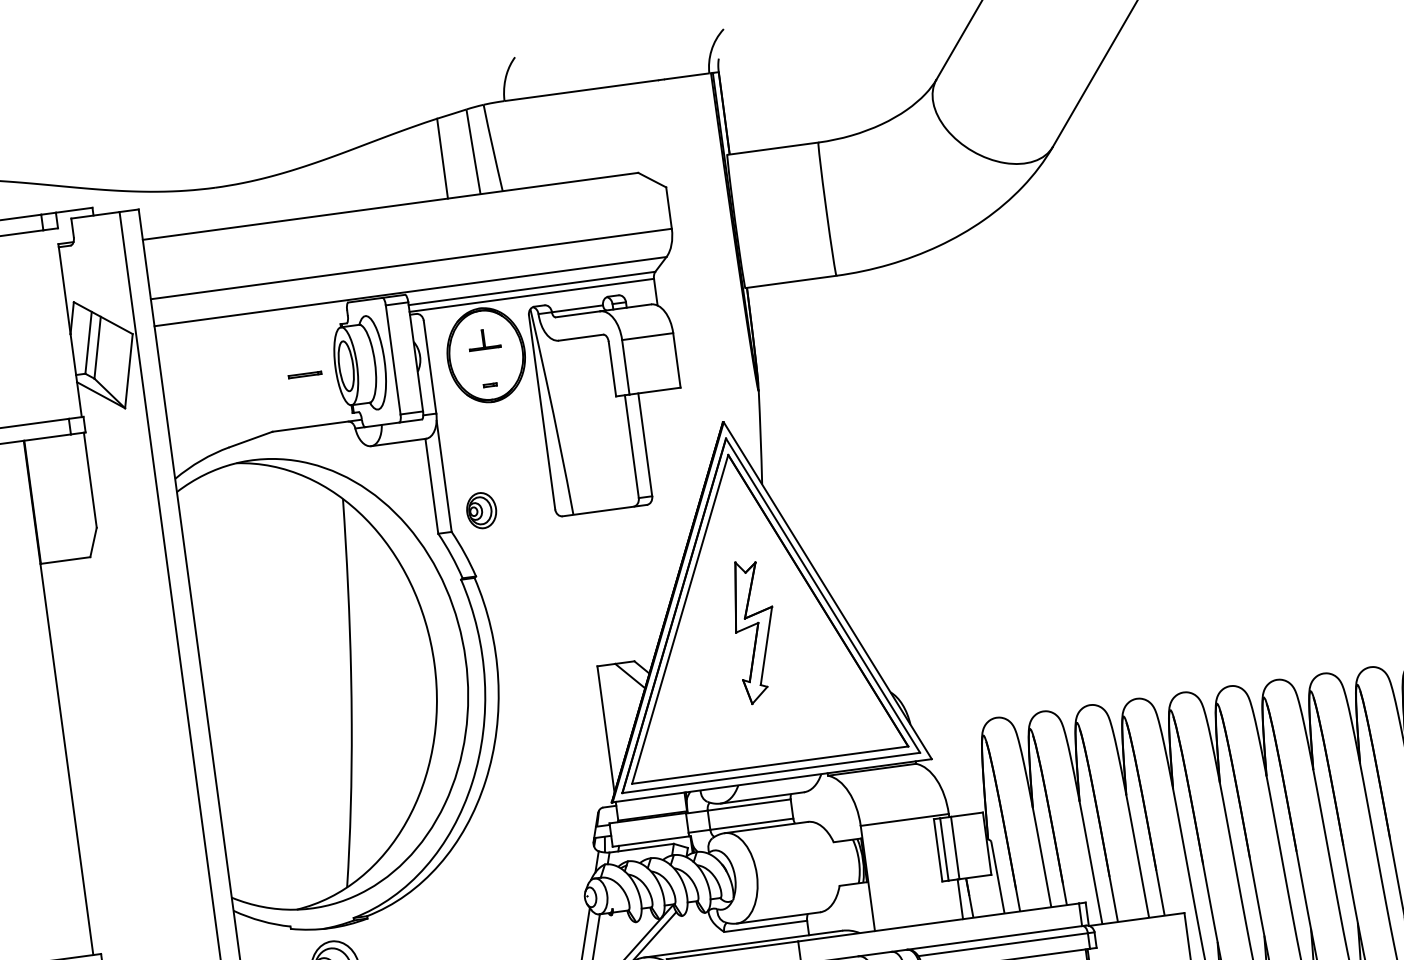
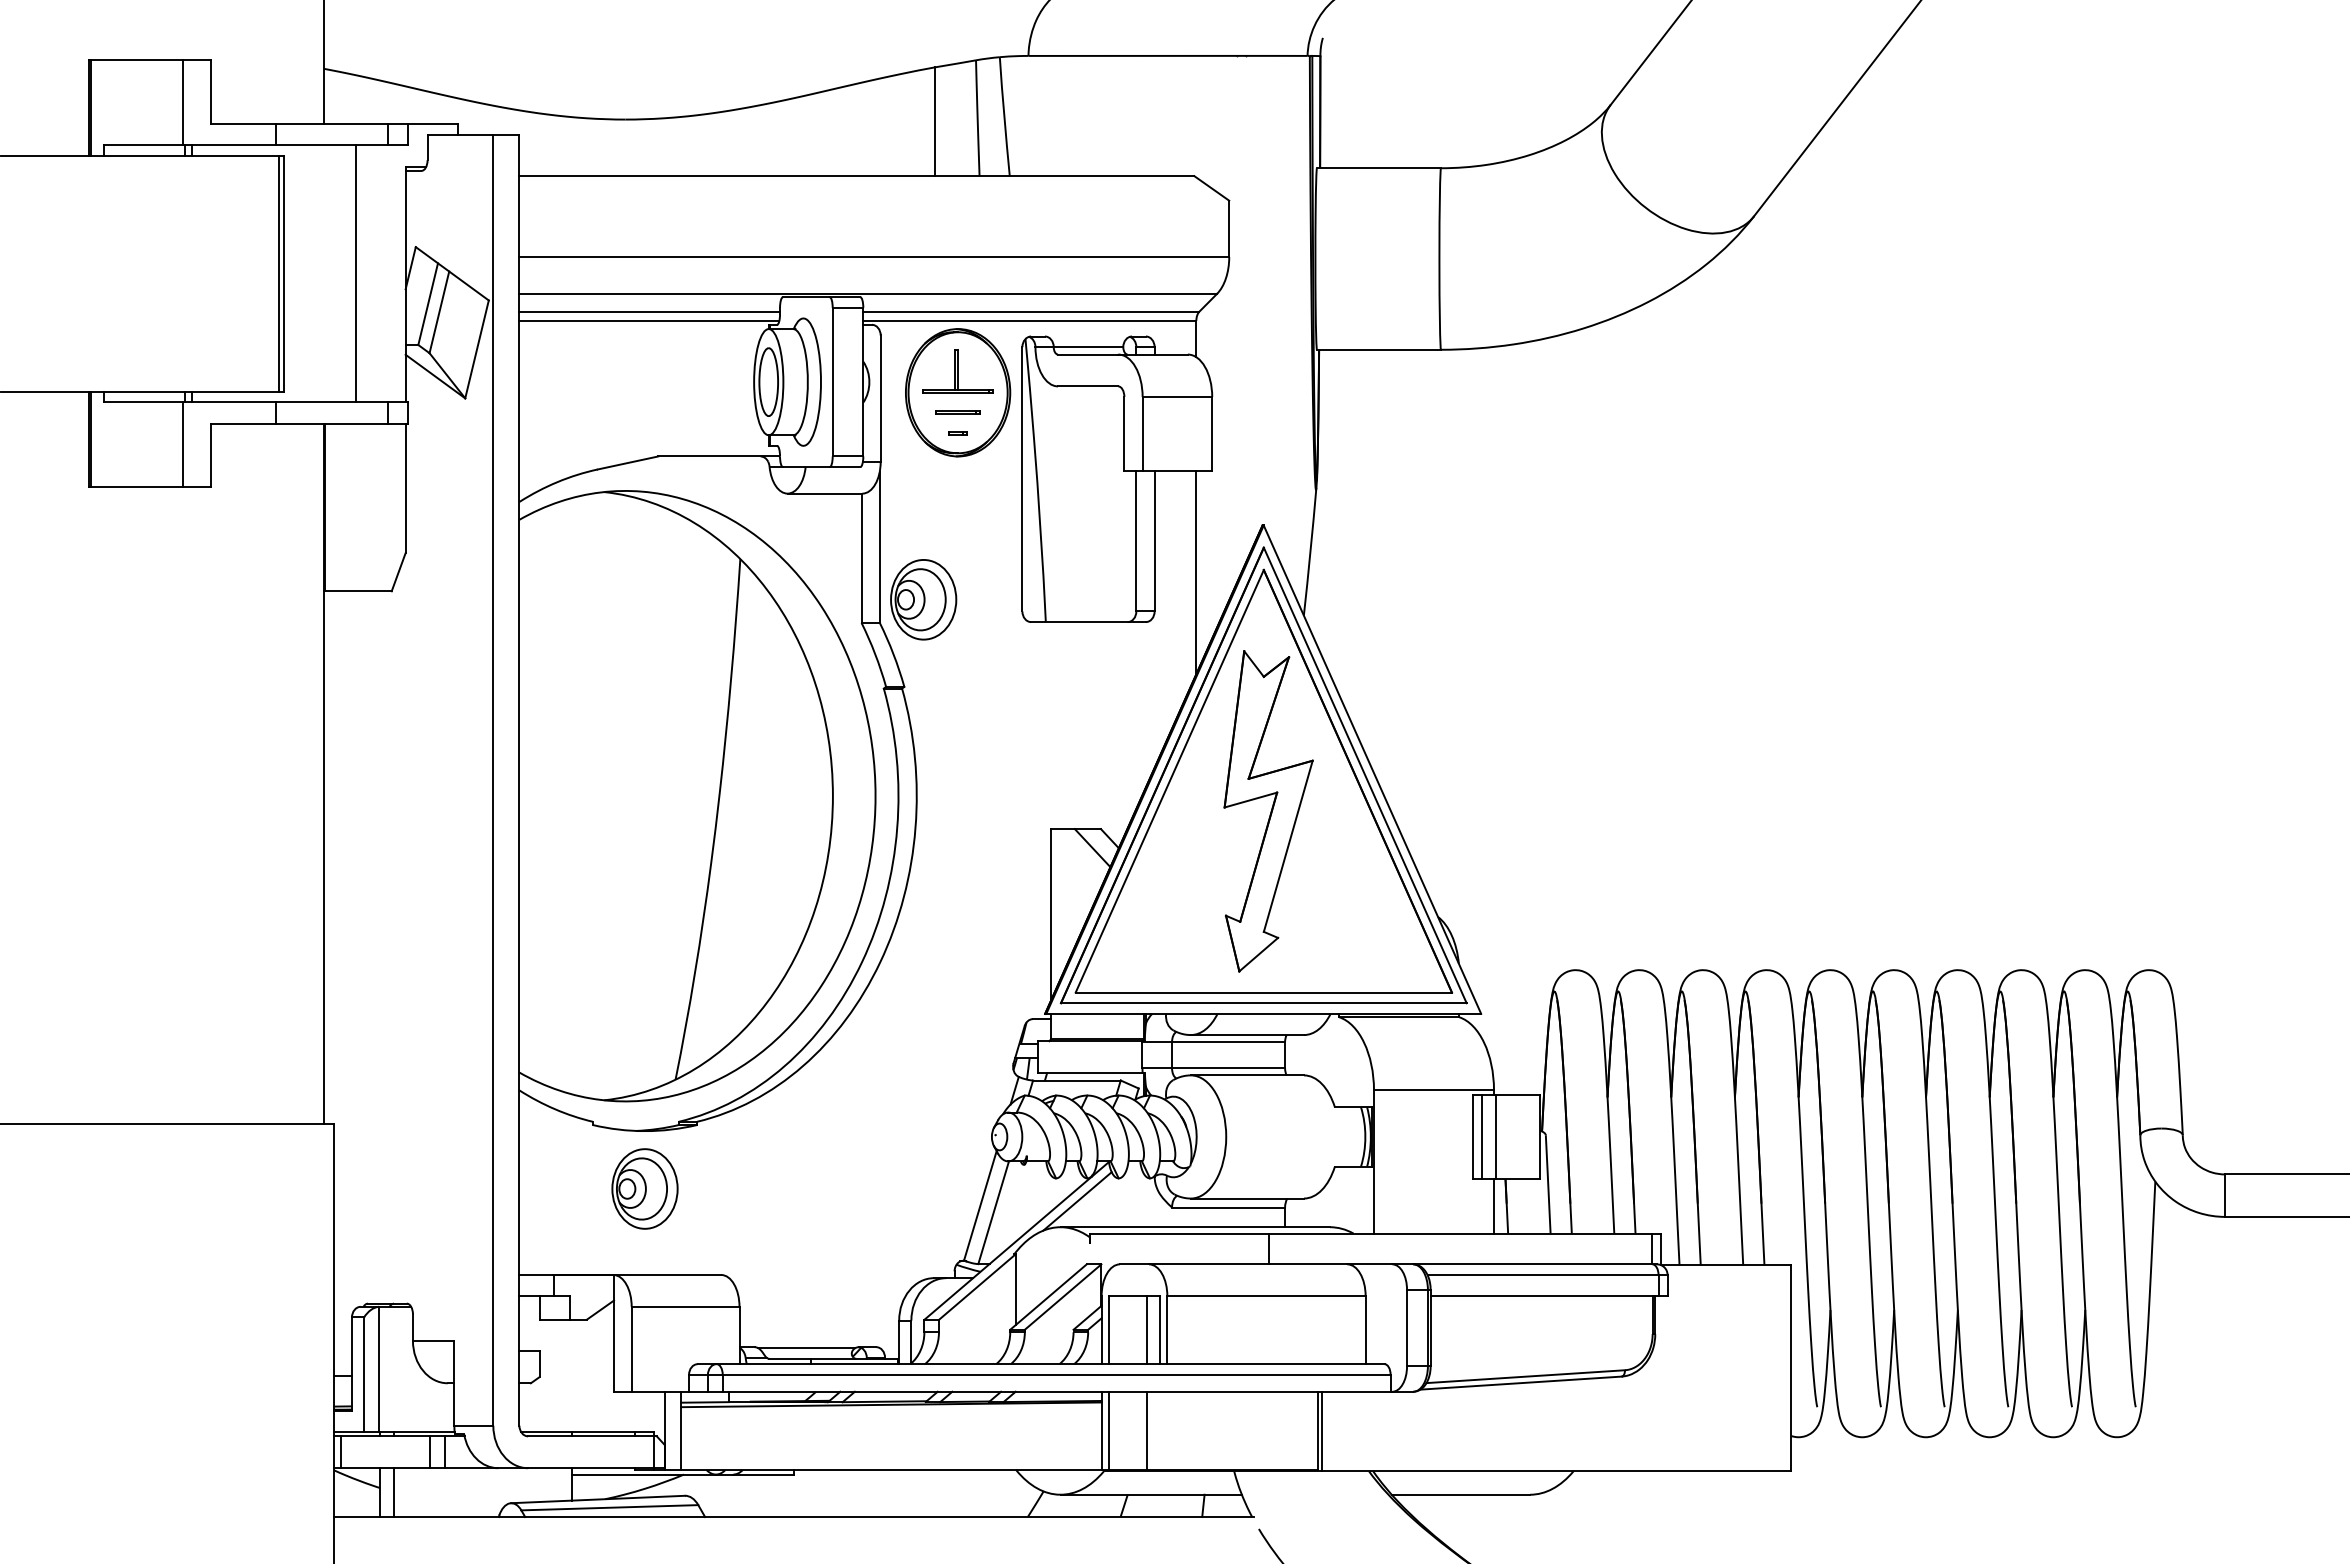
line: (251, 326) -> (649, 311), added
line: (32, 327) -> (356, 273), added
line: (252, 332) -> (649, 320), added
part: (483, 339) -> (957, 371), size x1.67
line: (304, 374) -> (957, 411), moved
line: (679, 463) -> (1196, 572), added
part: (481, 510) -> (923, 599), size x1.67
part: (755, 631) -> (1268, 811), size x1.67

